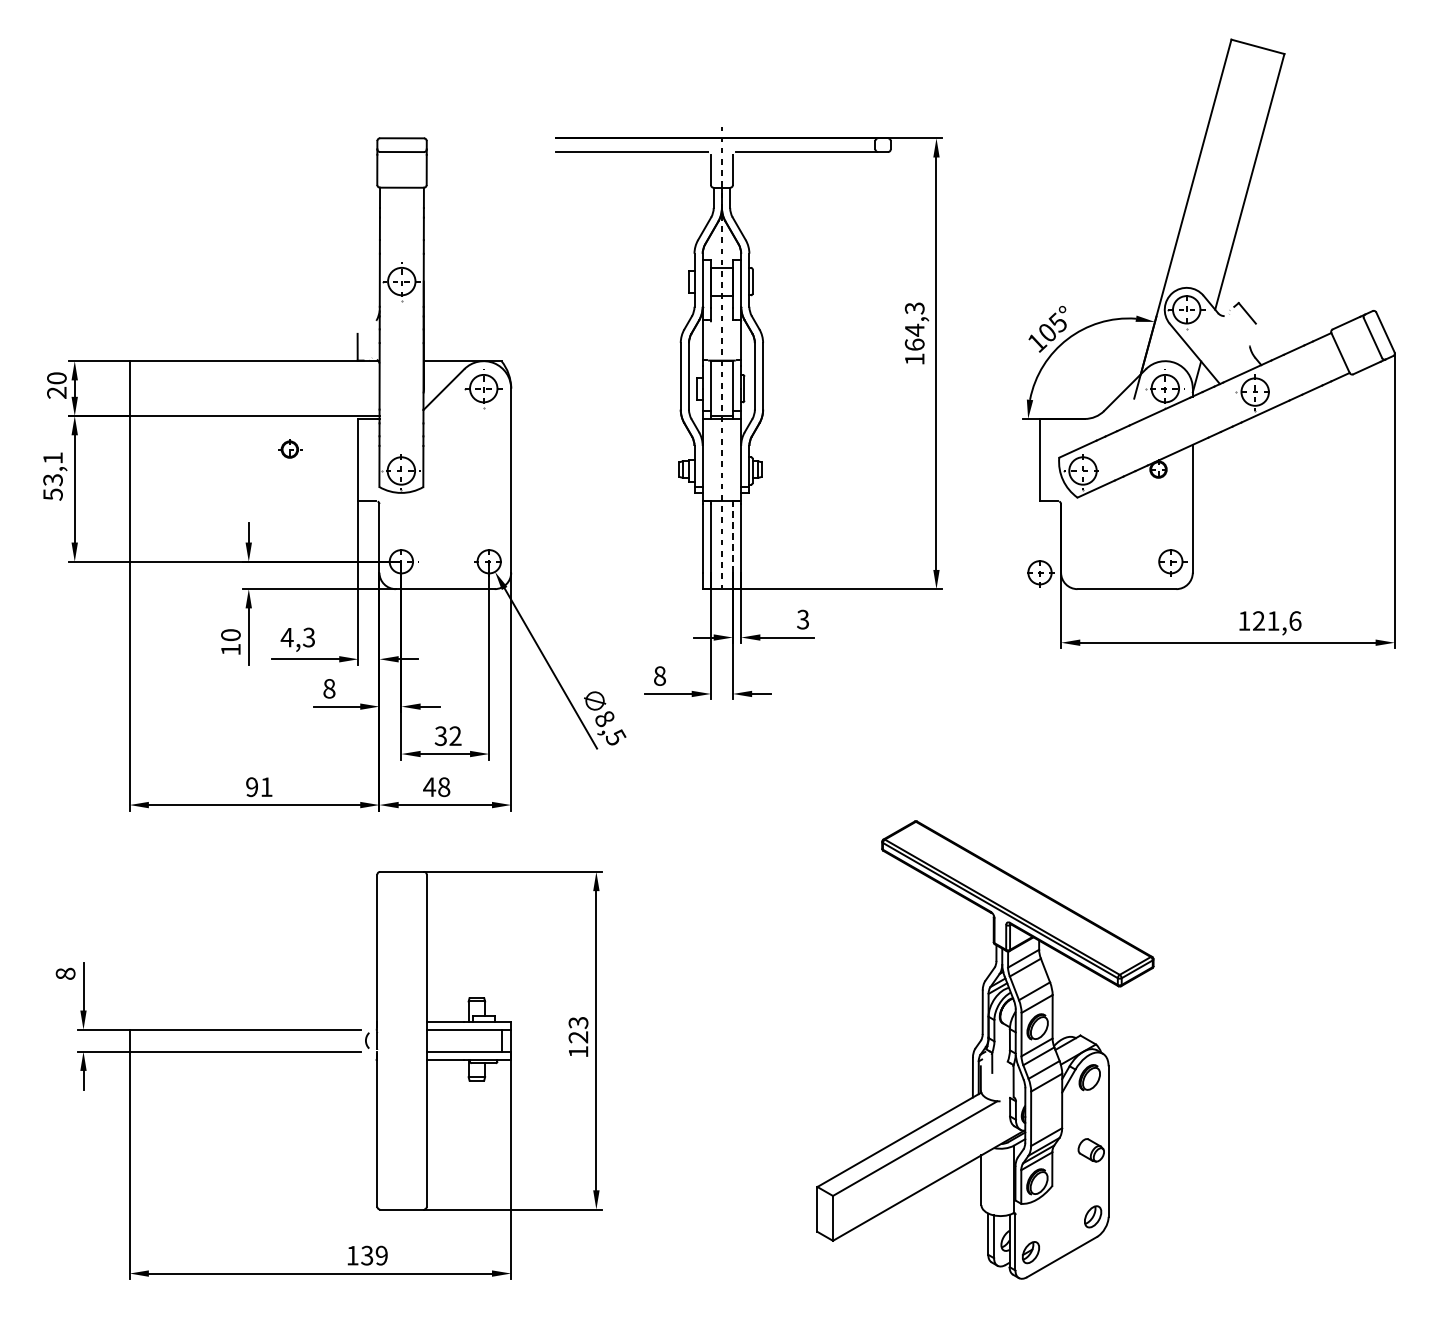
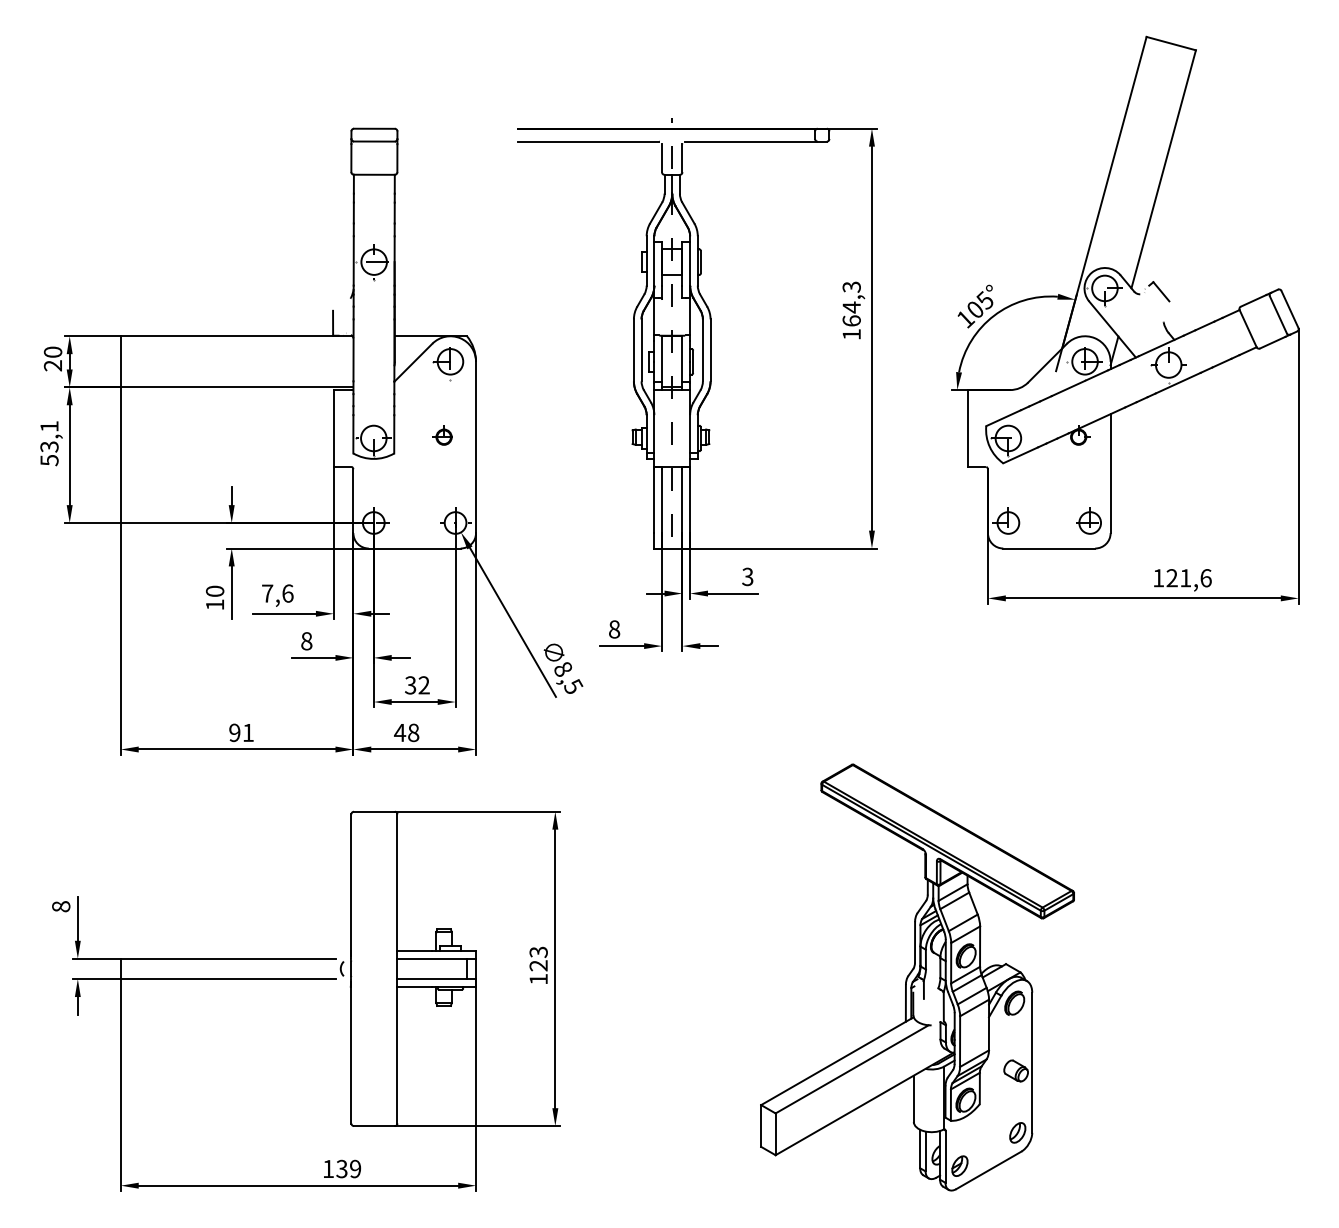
part: (290, 448) -> (444, 436), moved
line: (732, 537) -> (682, 500), dashed -> solid
part: (1040, 573) -> (1008, 523), moved
text: (297, 637) -> (277, 593), 4,3 -> 7,6

